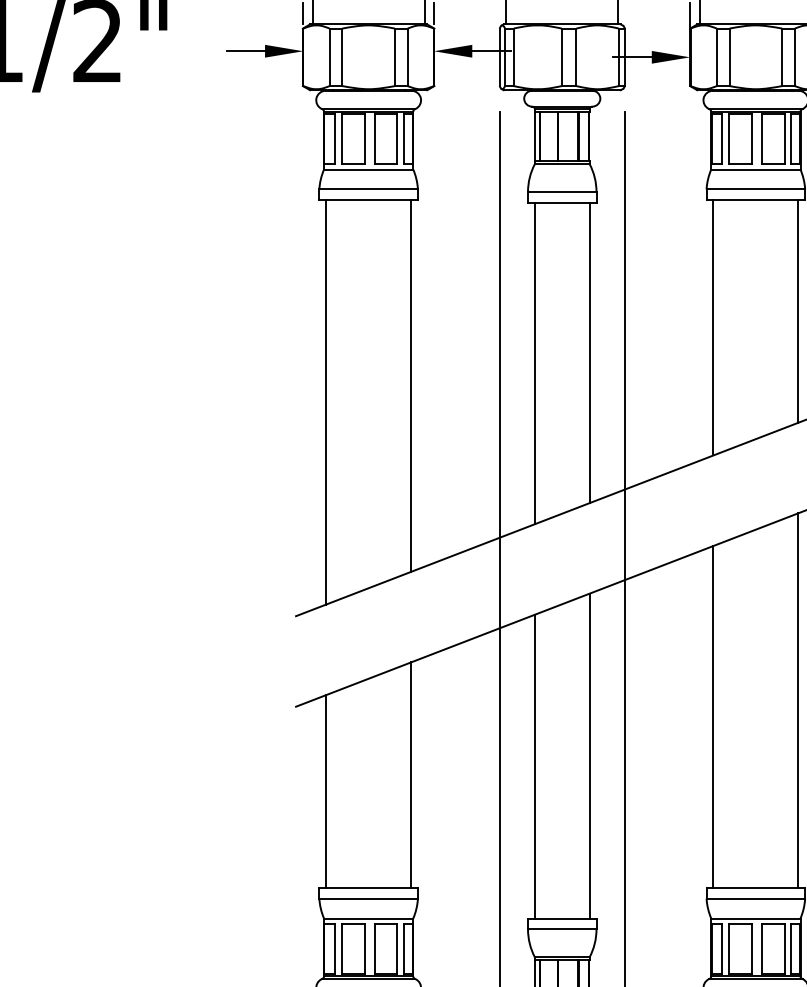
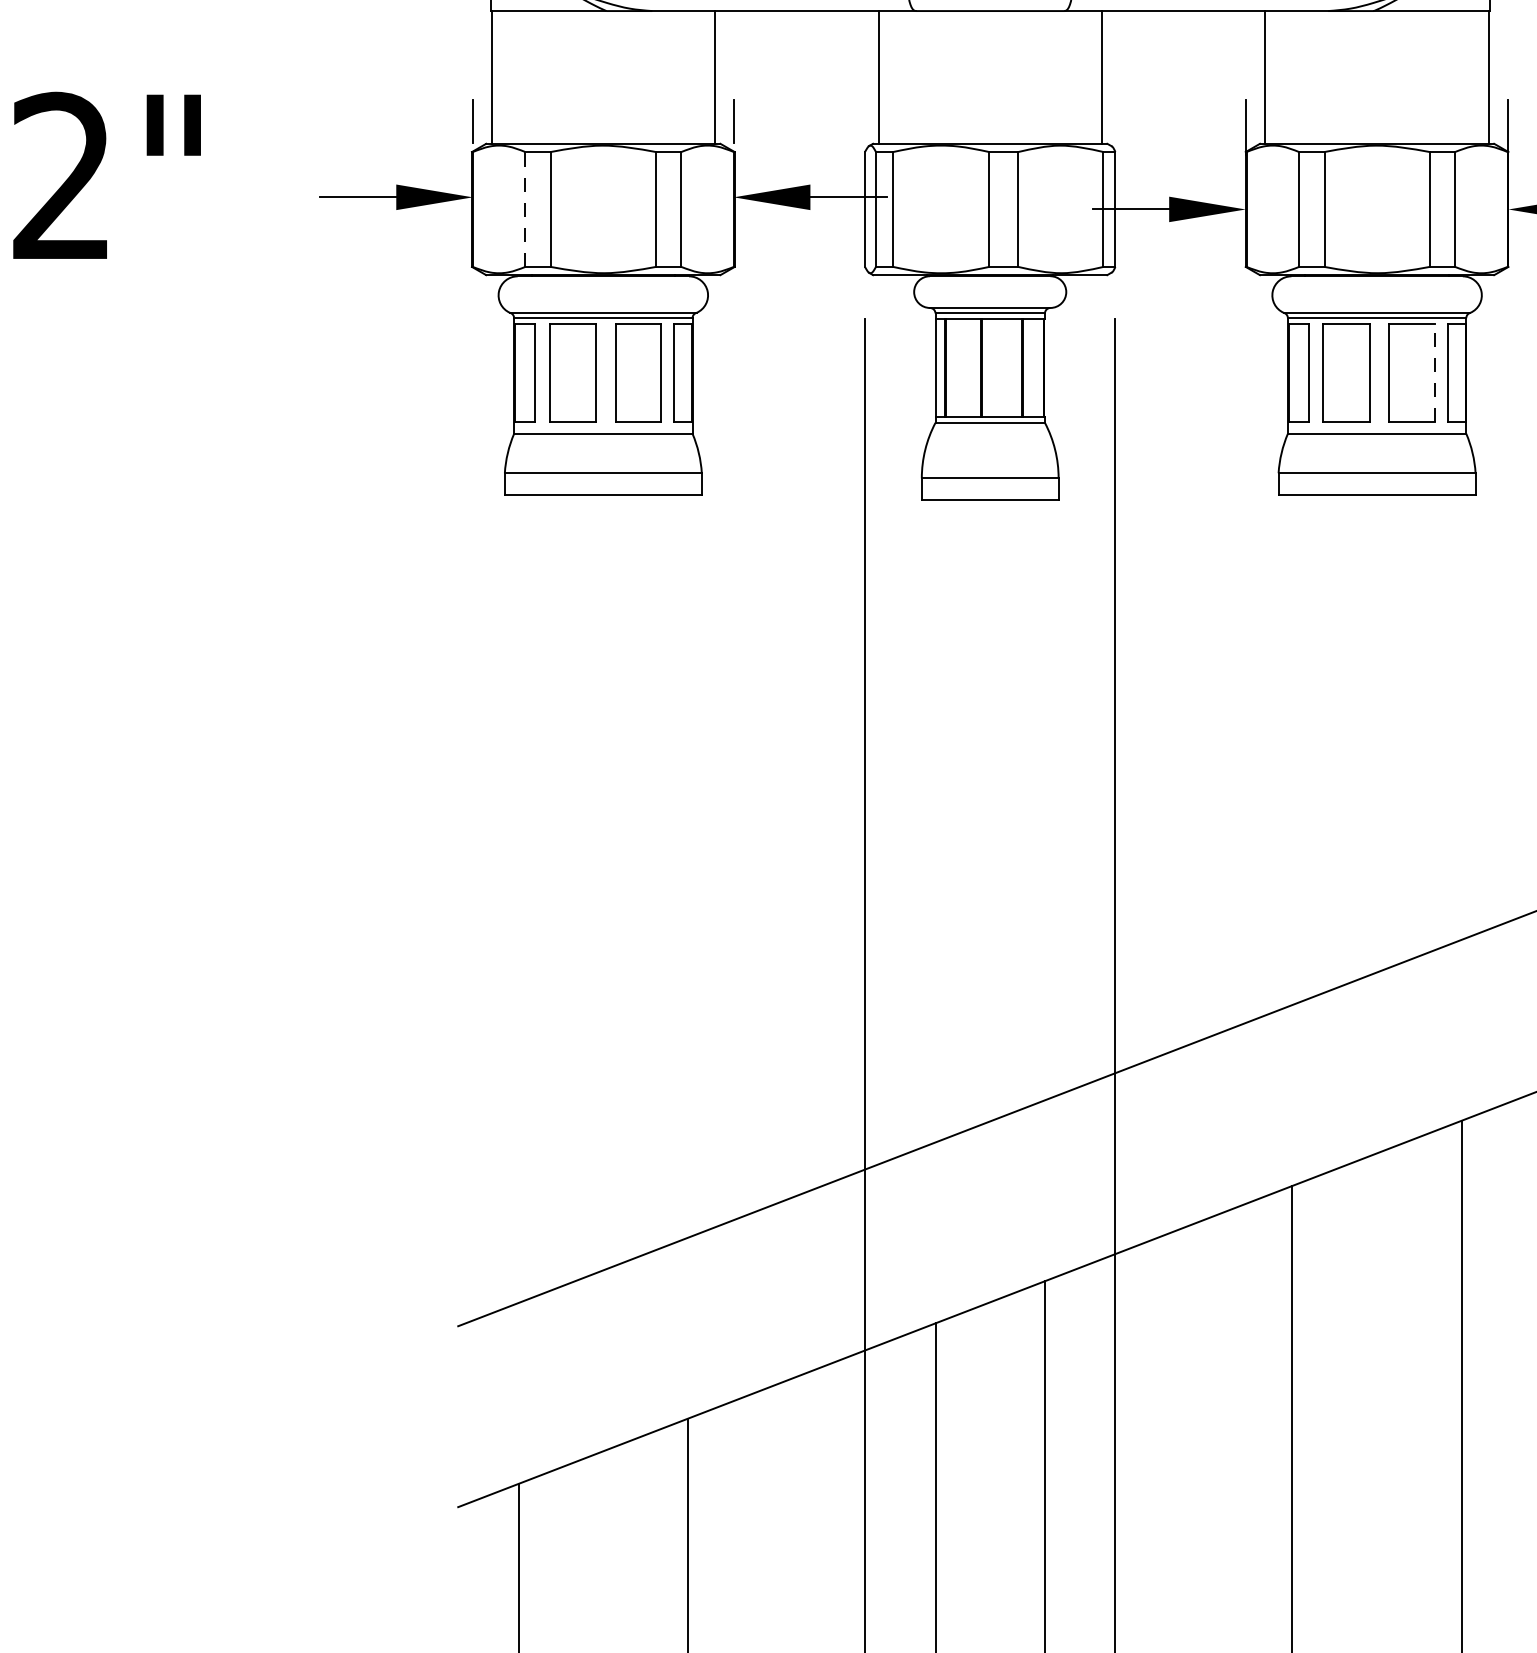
line: (329, 57) -> (525, 209), solid -> dashed
line: (784, 139) -> (1434, 373), solid -> dashed
line: (798, 311) -> (1462, 717), removed
line: (713, 327) -> (1292, 749), removed
line: (589, 352) -> (1044, 799), removed
line: (534, 363) -> (934, 821), removed
line: (411, 385) -> (688, 865), removed
line: (326, 402) -> (519, 899), removed

